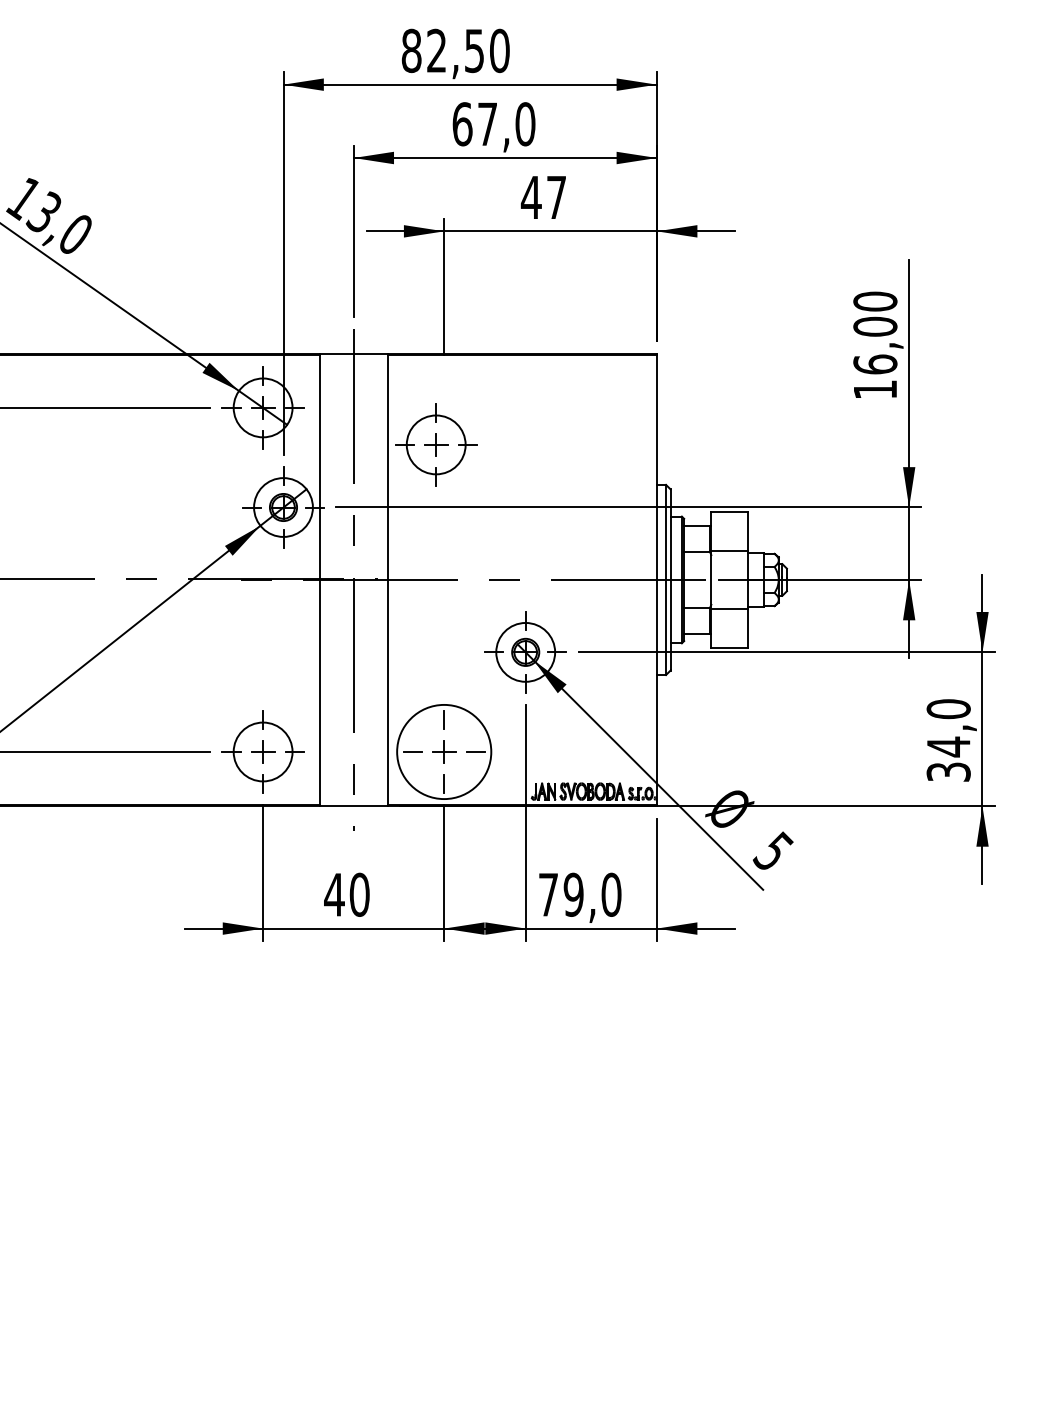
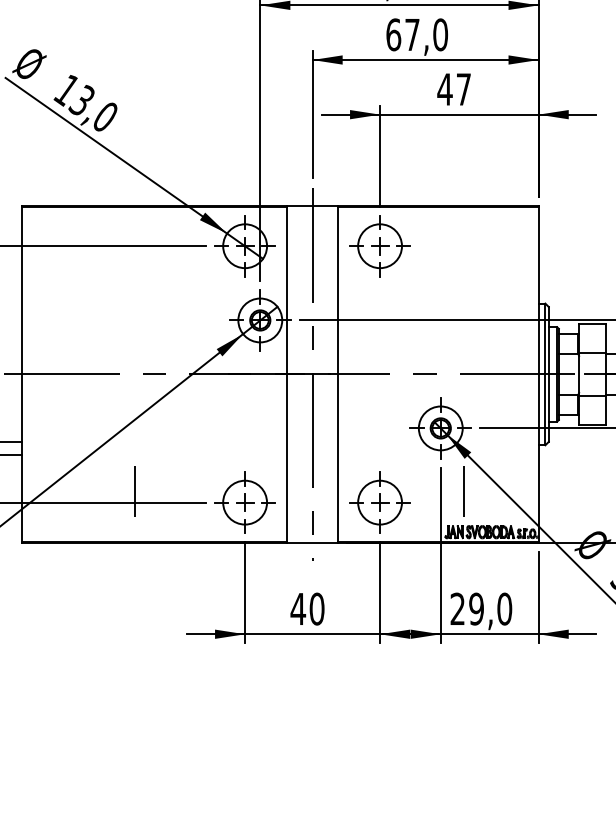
part: (436, 444) -> (380, 245), moved
line: (115, 736) -> (135, 491), added
line: (556, 736) -> (463, 491), added
circle: (443, 751) -> (379, 502), size x0.62
text: (548, 894) -> (457, 608), 79,0 -> 29,0

